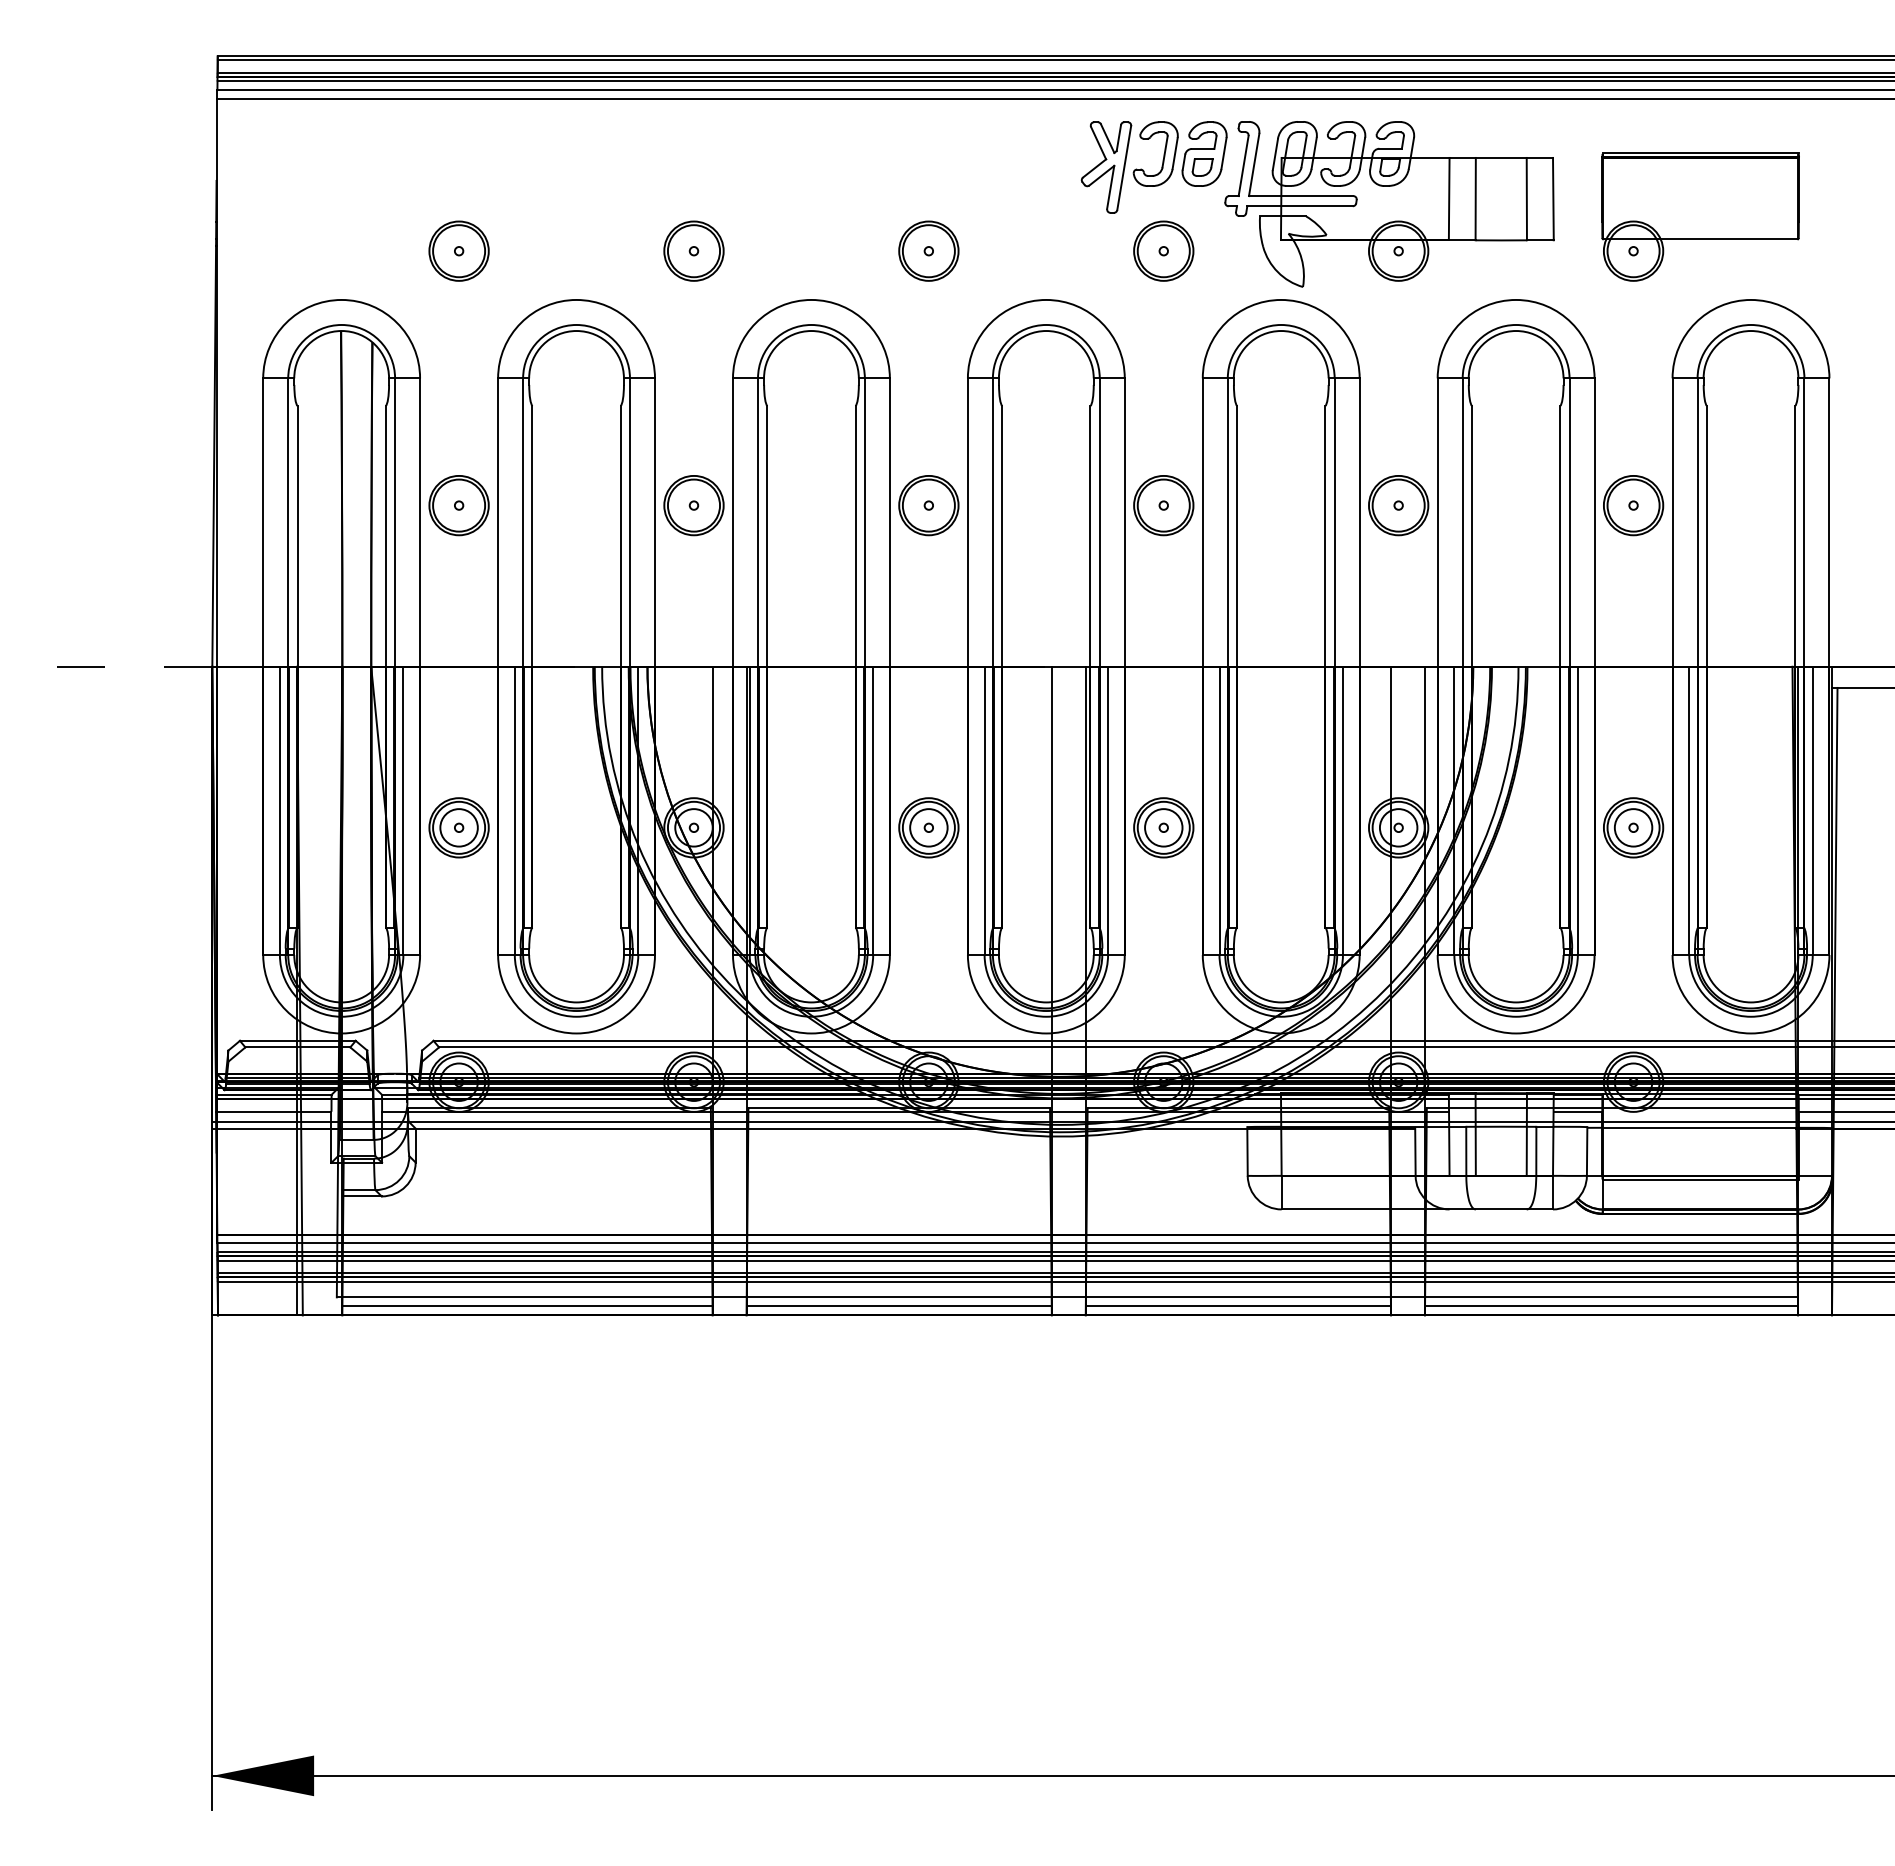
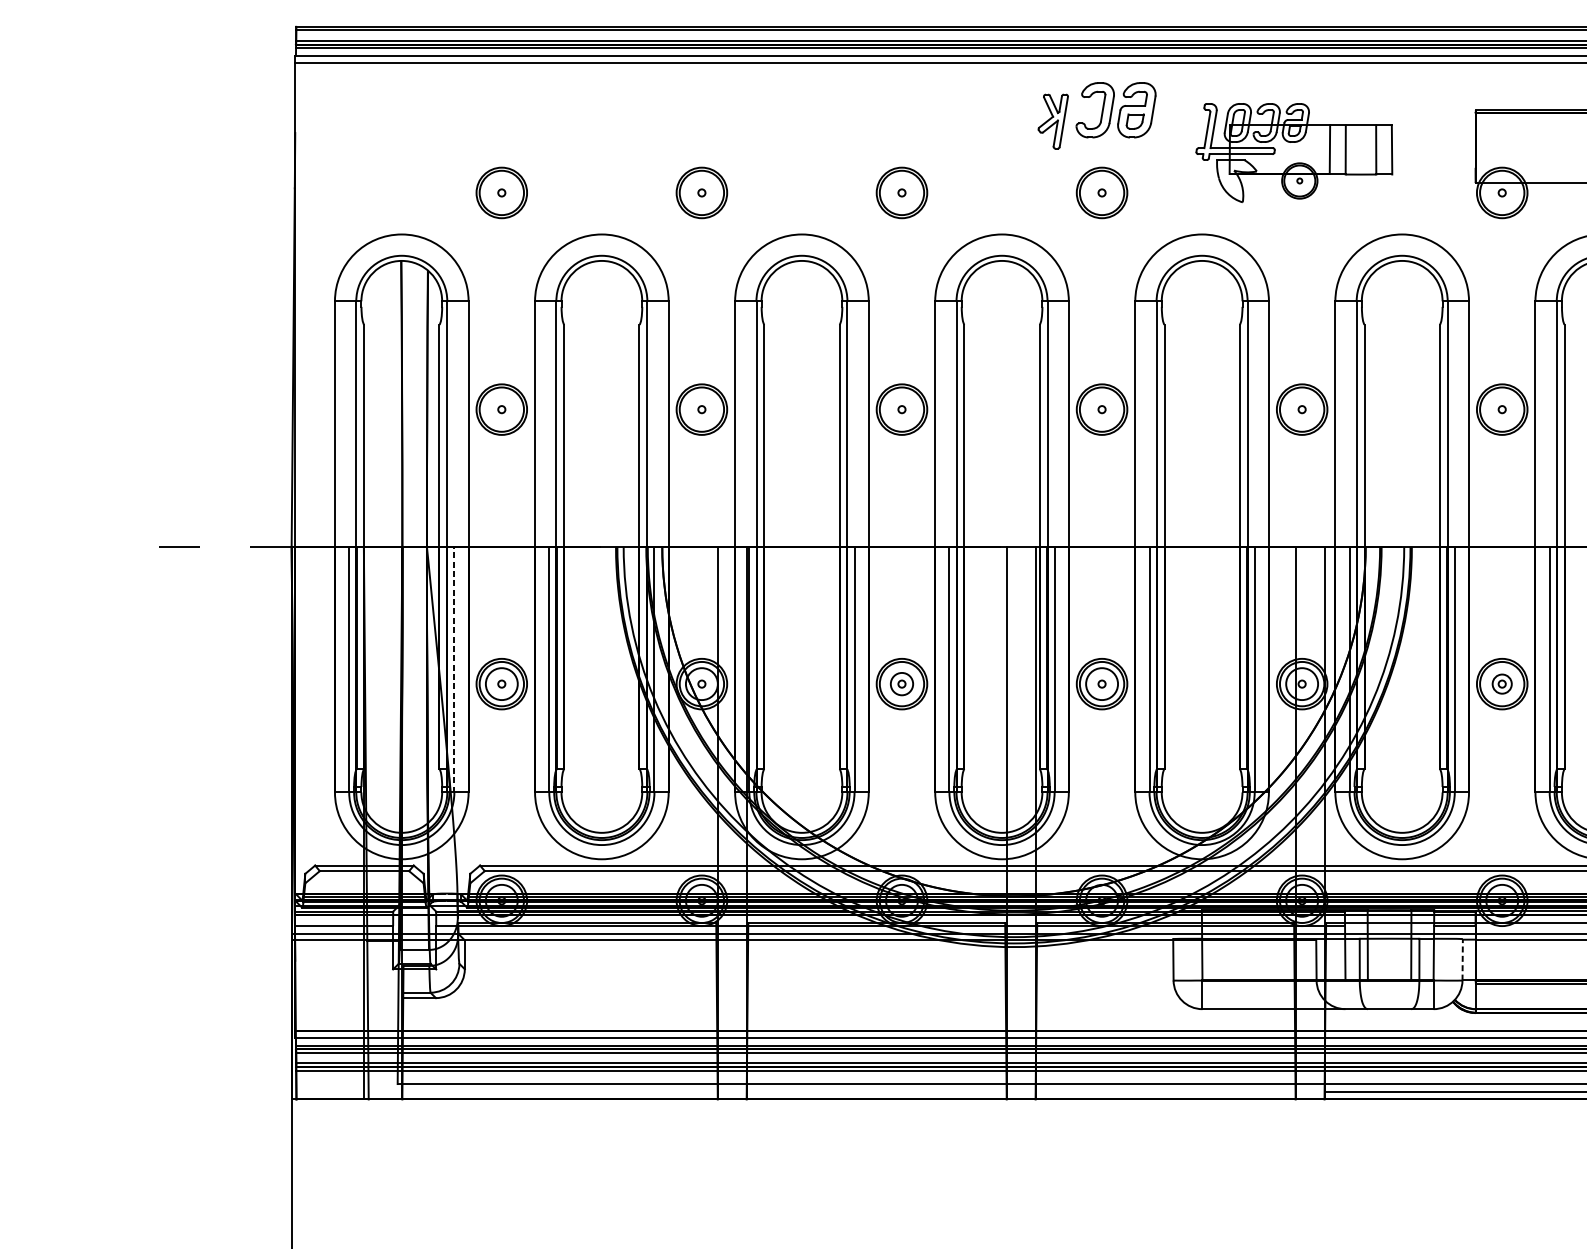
part: (1106, 167) -> (1053, 121), size x0.7
part: (1389, 204) -> (1294, 153), size x0.7
line: (403, 810) -> (454, 669), solid -> dashed
circle: (928, 827) -> (901, 683), size x0.7
circle: (1633, 827) -> (1502, 683), size x0.6
line: (1587, 1150) -> (1462, 958), solid -> dashed
line: (527, 1306) -> (560, 1091), removed
line: (898, 1306) -> (876, 1091), removed
line: (1237, 1306) -> (1164, 1091), removed

